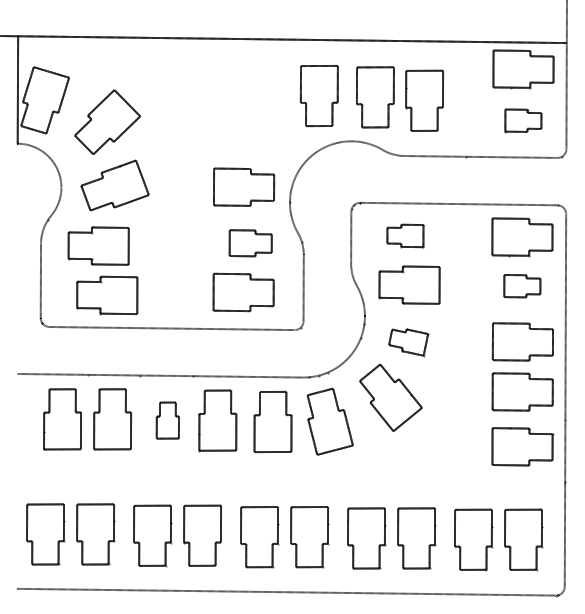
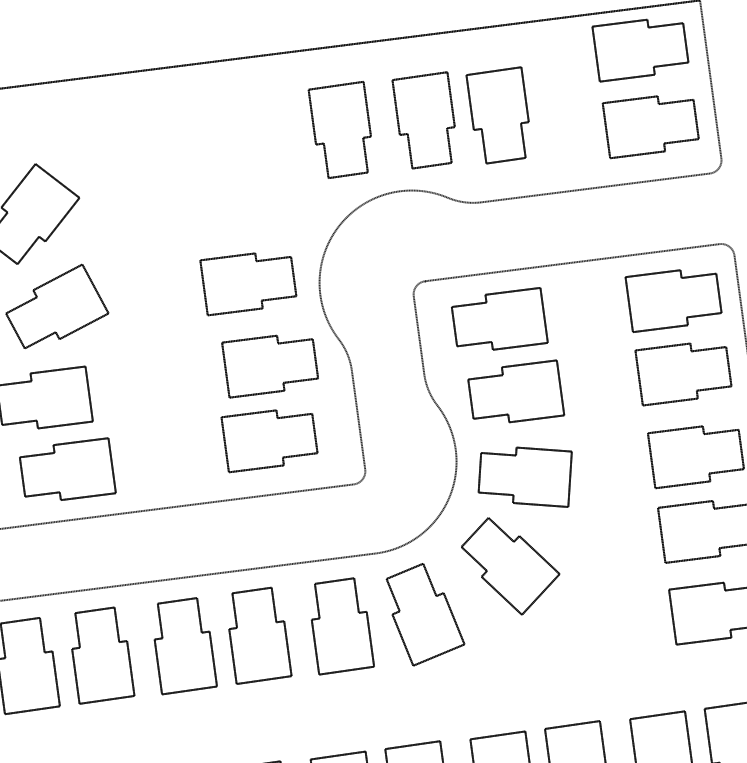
part: (523, 120) -> (651, 124), size x1.67
part: (405, 235) -> (499, 320), size x1.67
part: (250, 242) -> (269, 363), size x1.43
part: (522, 285) -> (684, 370), size x1.67
part: (408, 342) -> (526, 479), size x1.67
part: (167, 420) -> (182, 645), size x1.67

